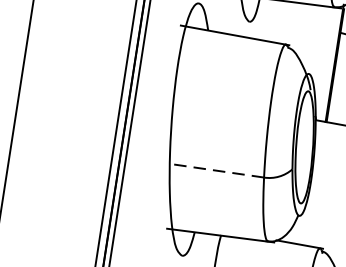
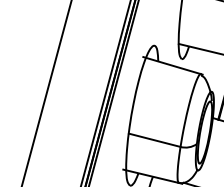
line: (216, 171) -> (154, 140), dashed -> solid

